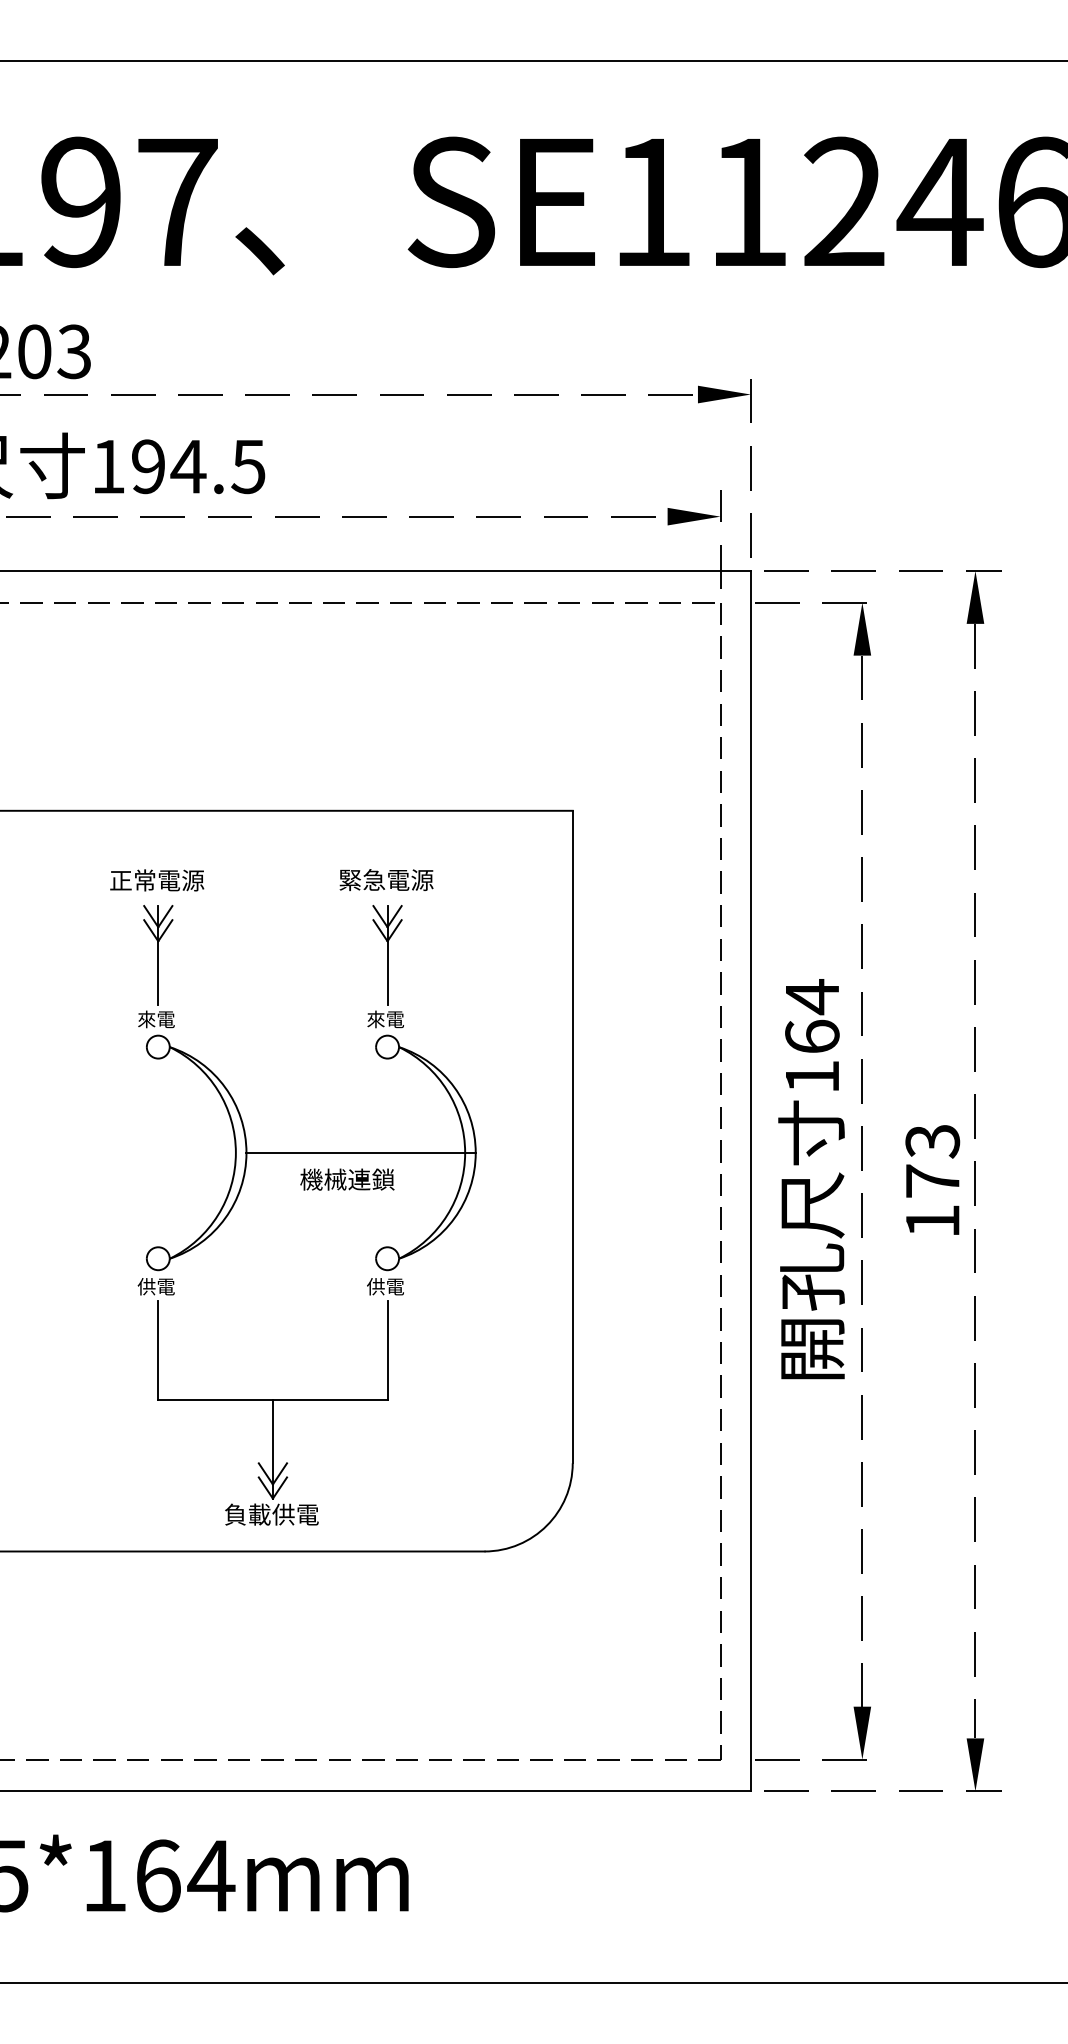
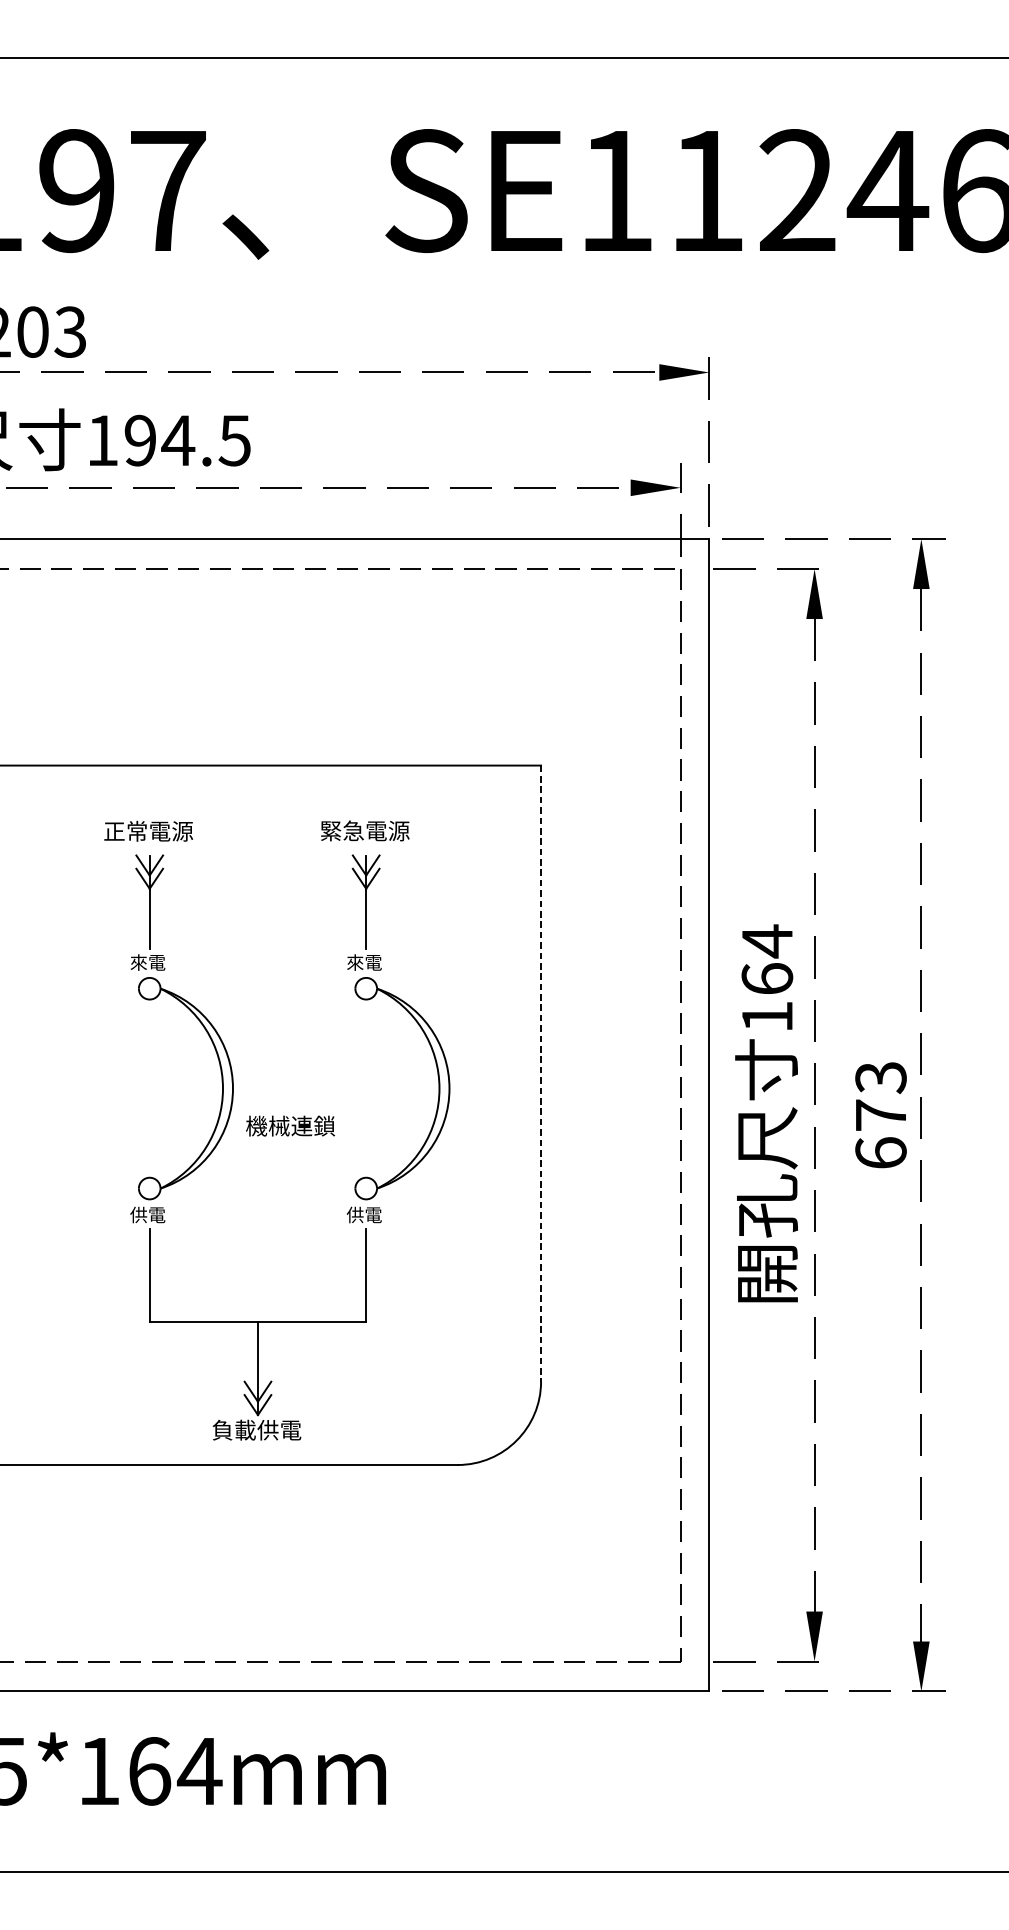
line: (572, 1137) -> (540, 1074), solid -> dashed
line: (360, 1152) -> (340, 1088), removed
text: (347, 1179) -> (290, 1126), moved
text: (932, 1220) -> (880, 1152), 173 -> 673

